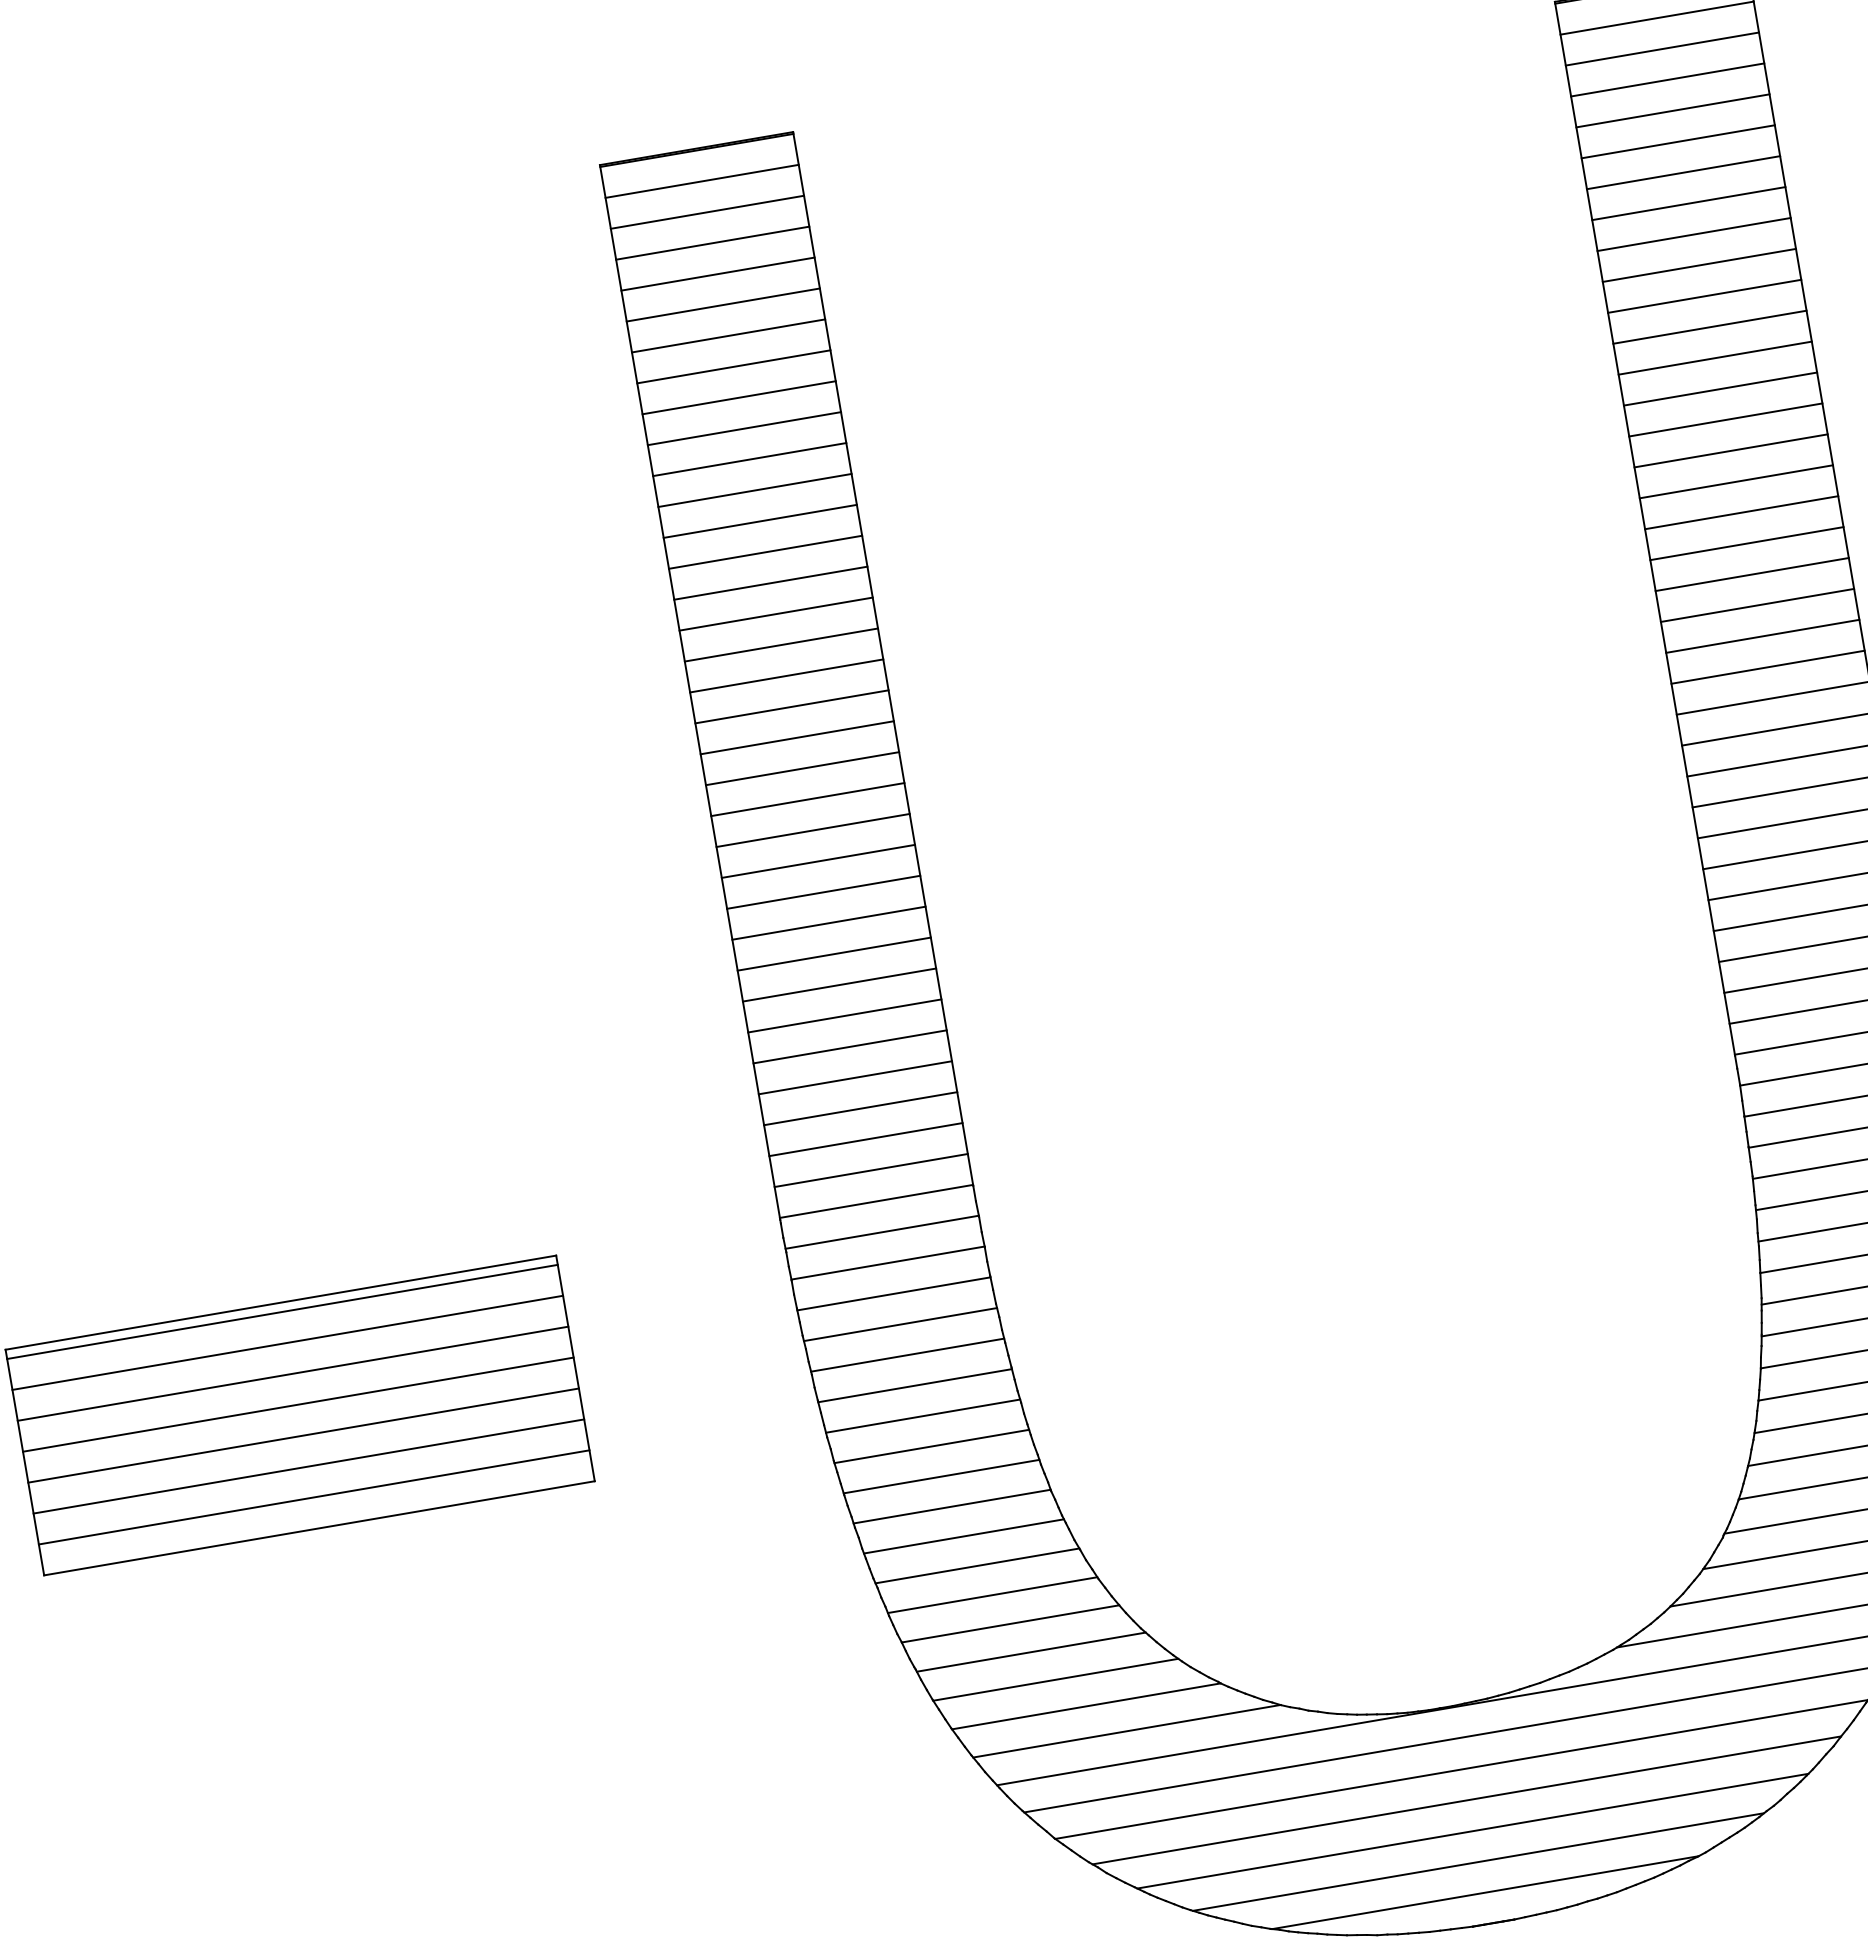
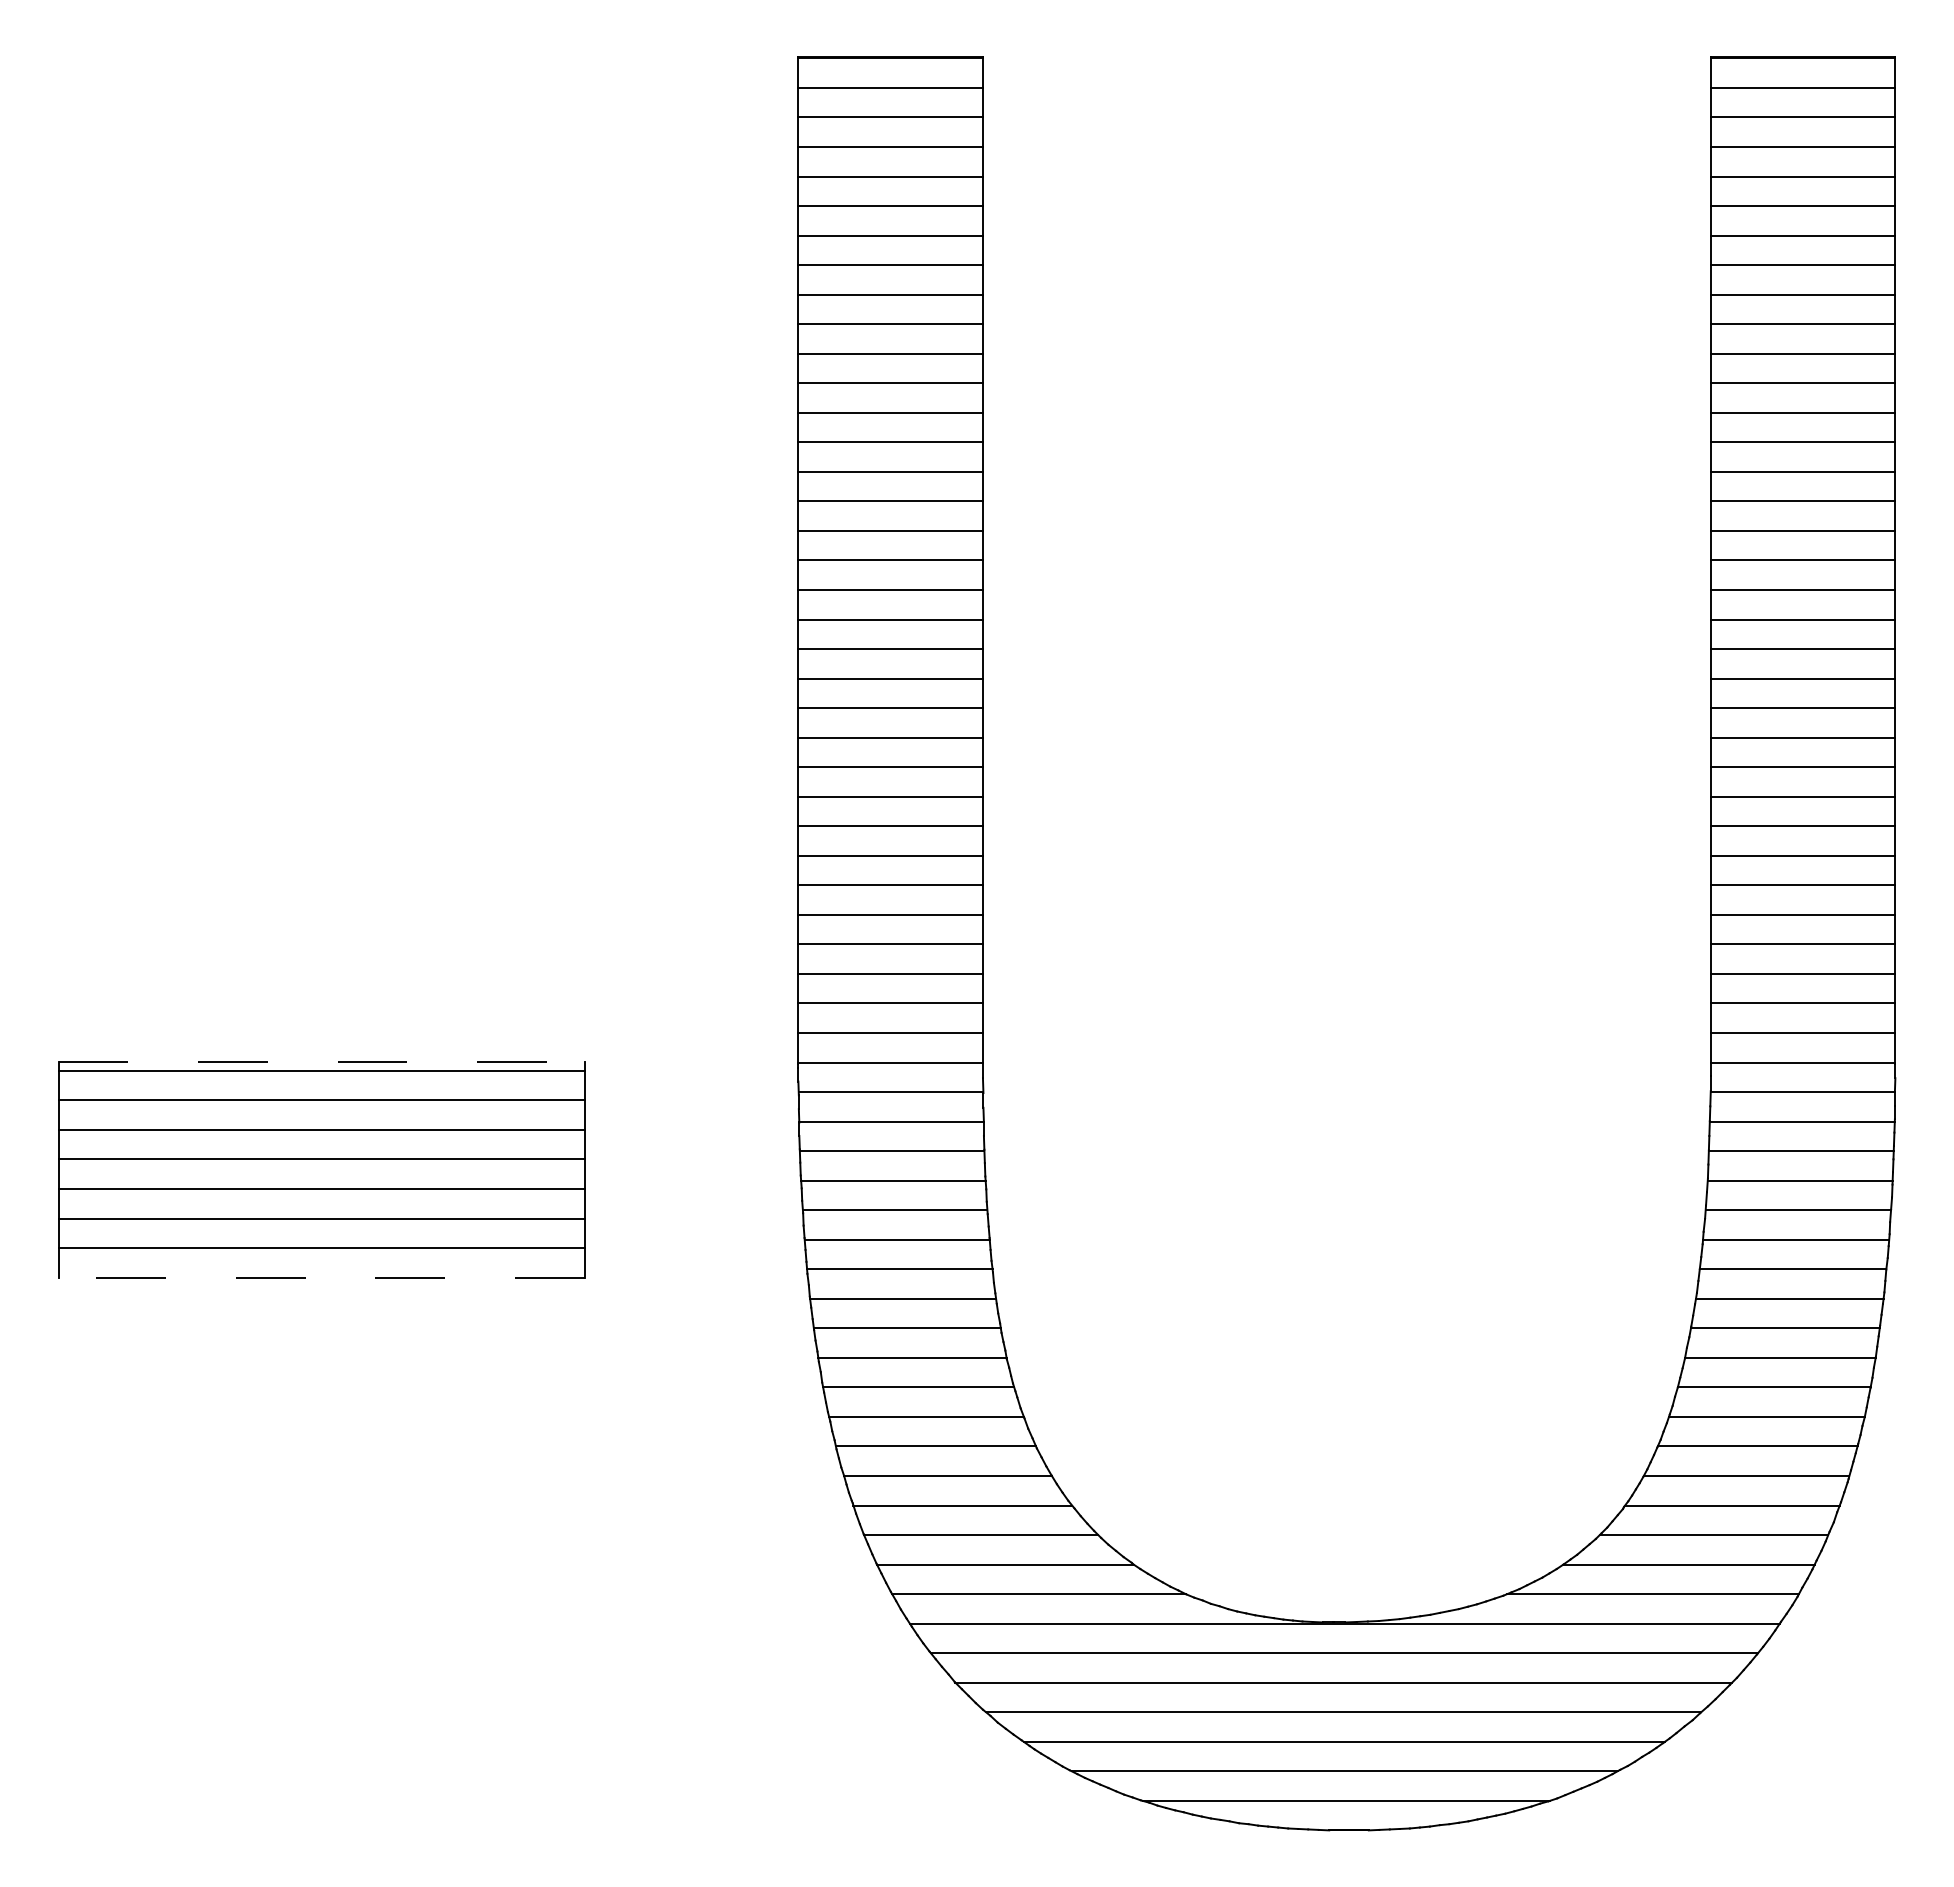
line: (281, 1303) -> (322, 1062), solid -> dashed
line: (319, 1528) -> (321, 1277), solid -> dashed

